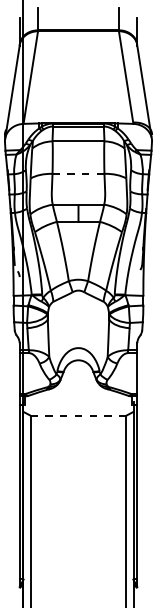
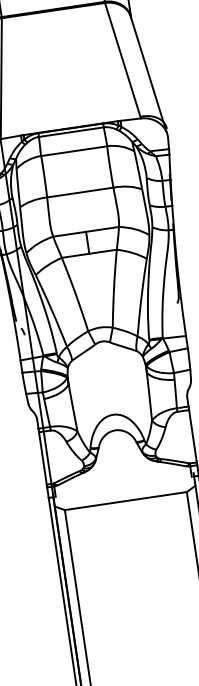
line: (78, 173) -> (80, 192), dashed -> solid
line: (78, 415) -> (125, 500), dashed -> solid

